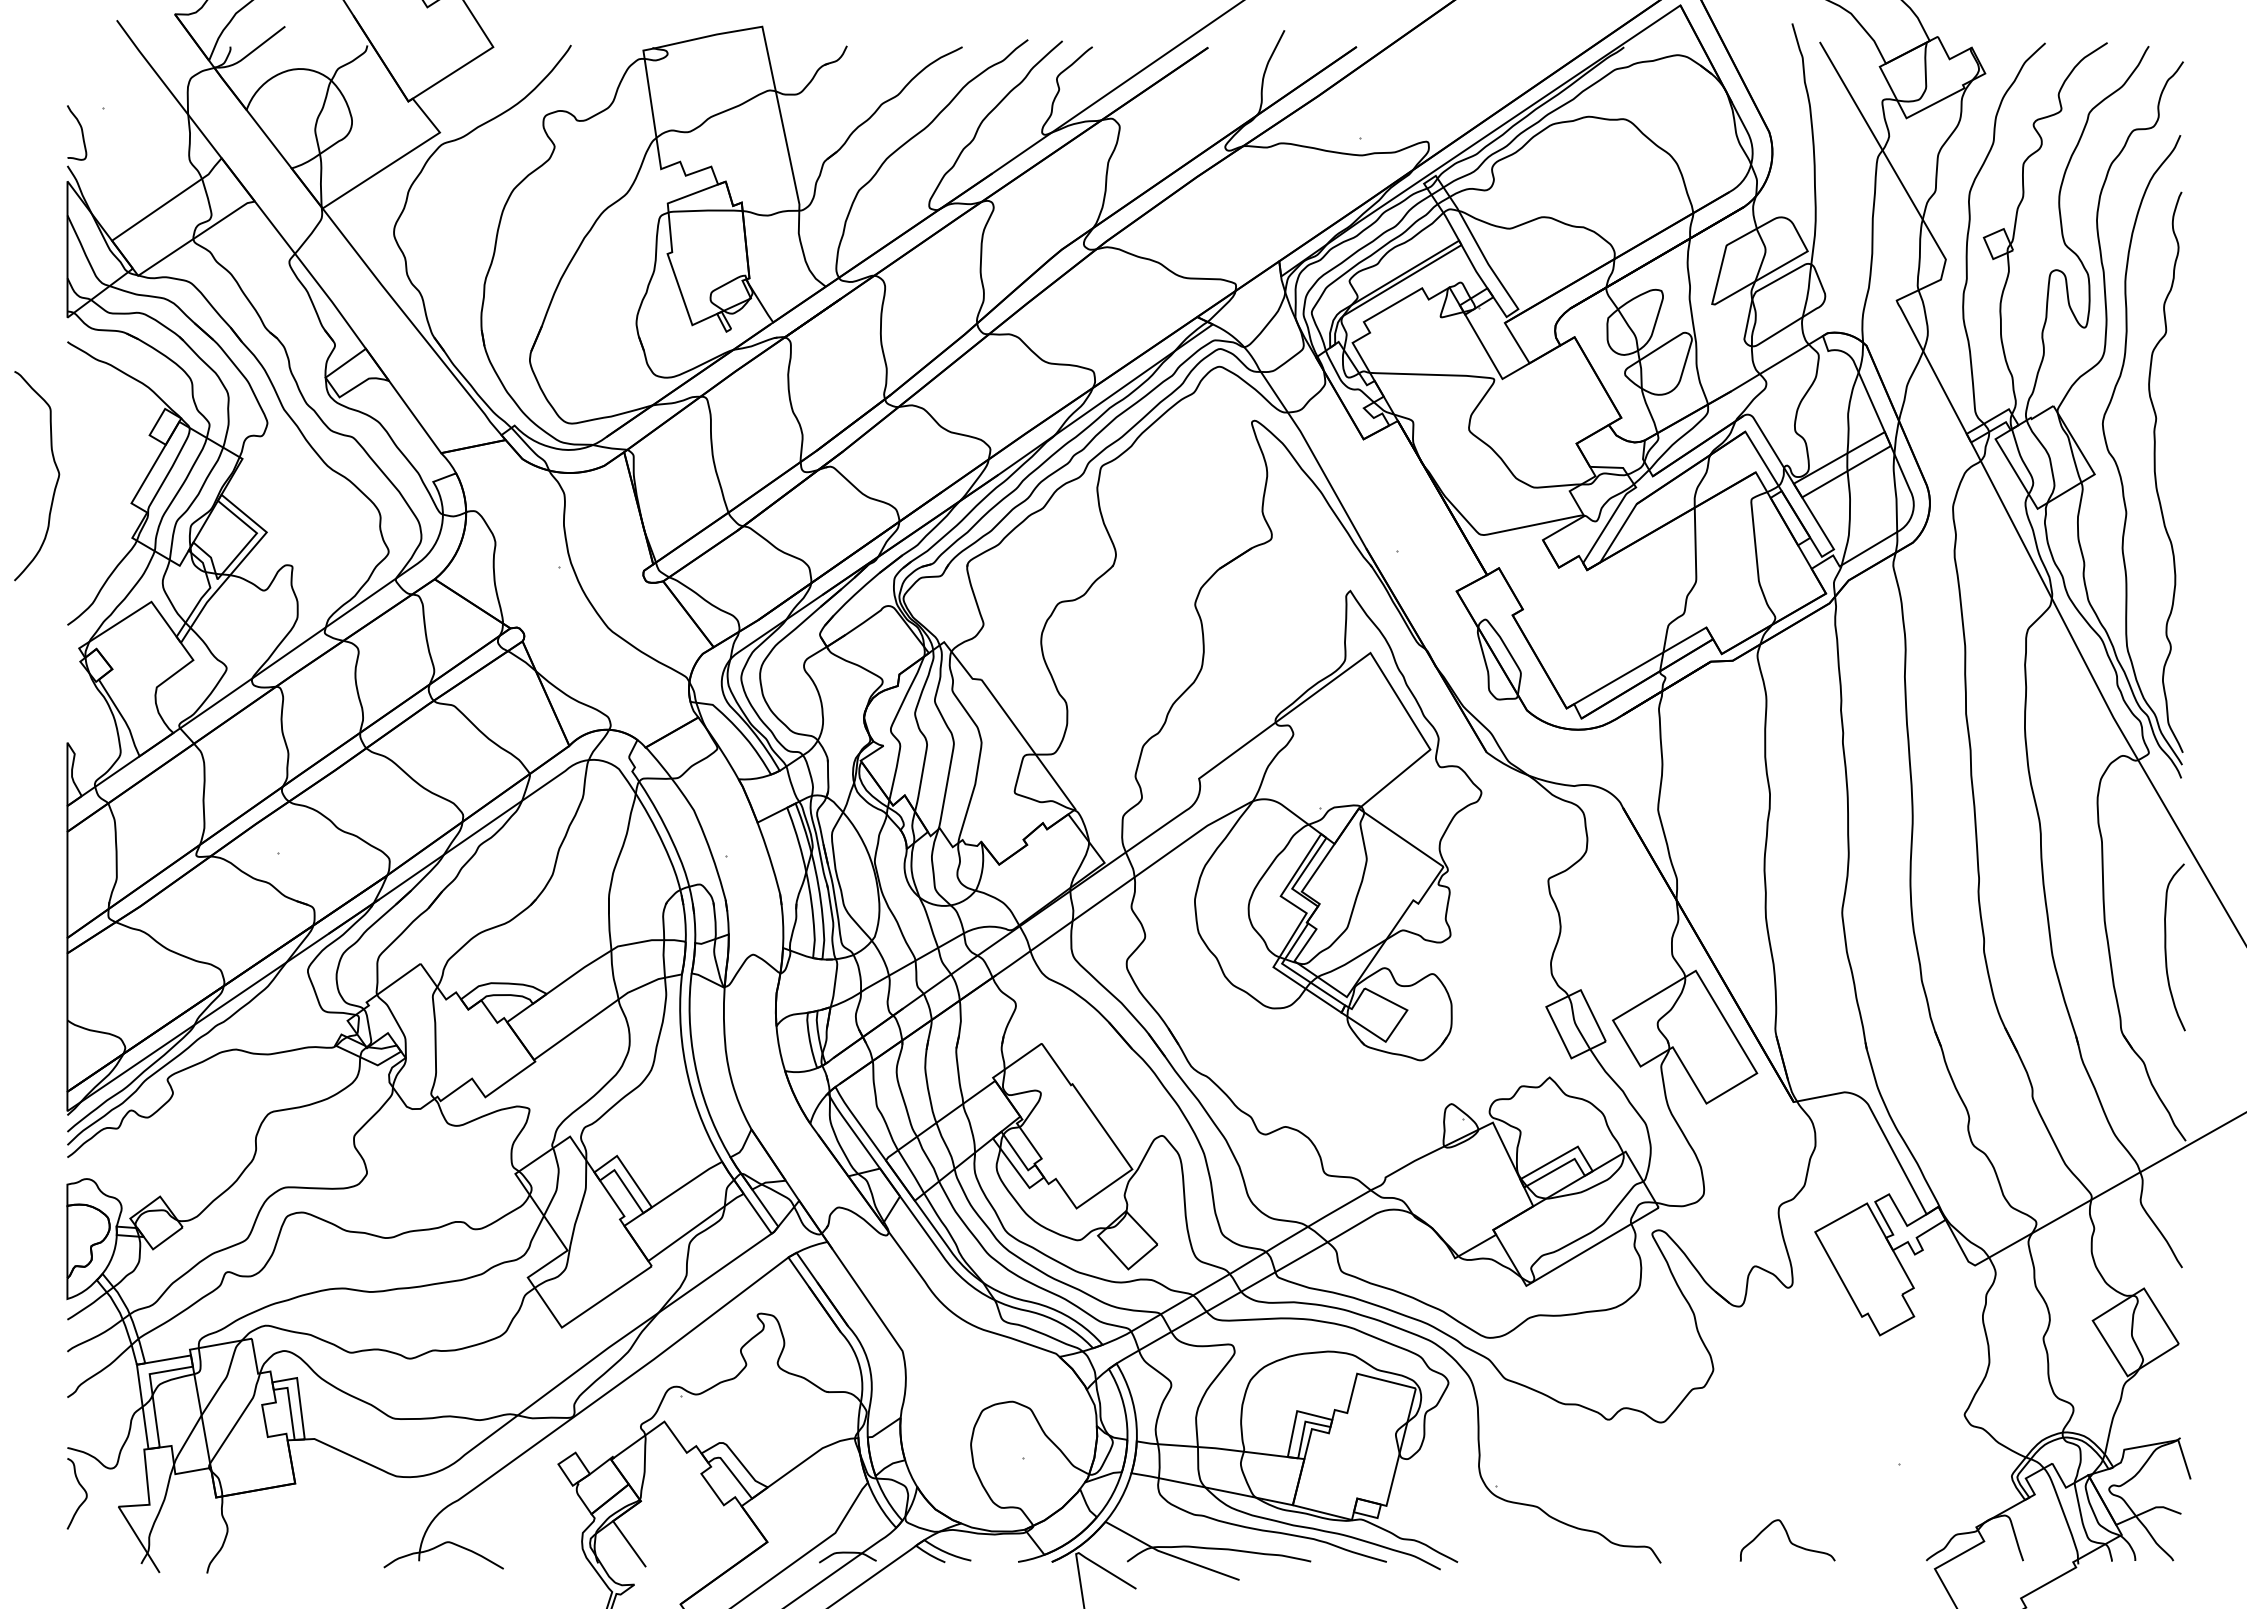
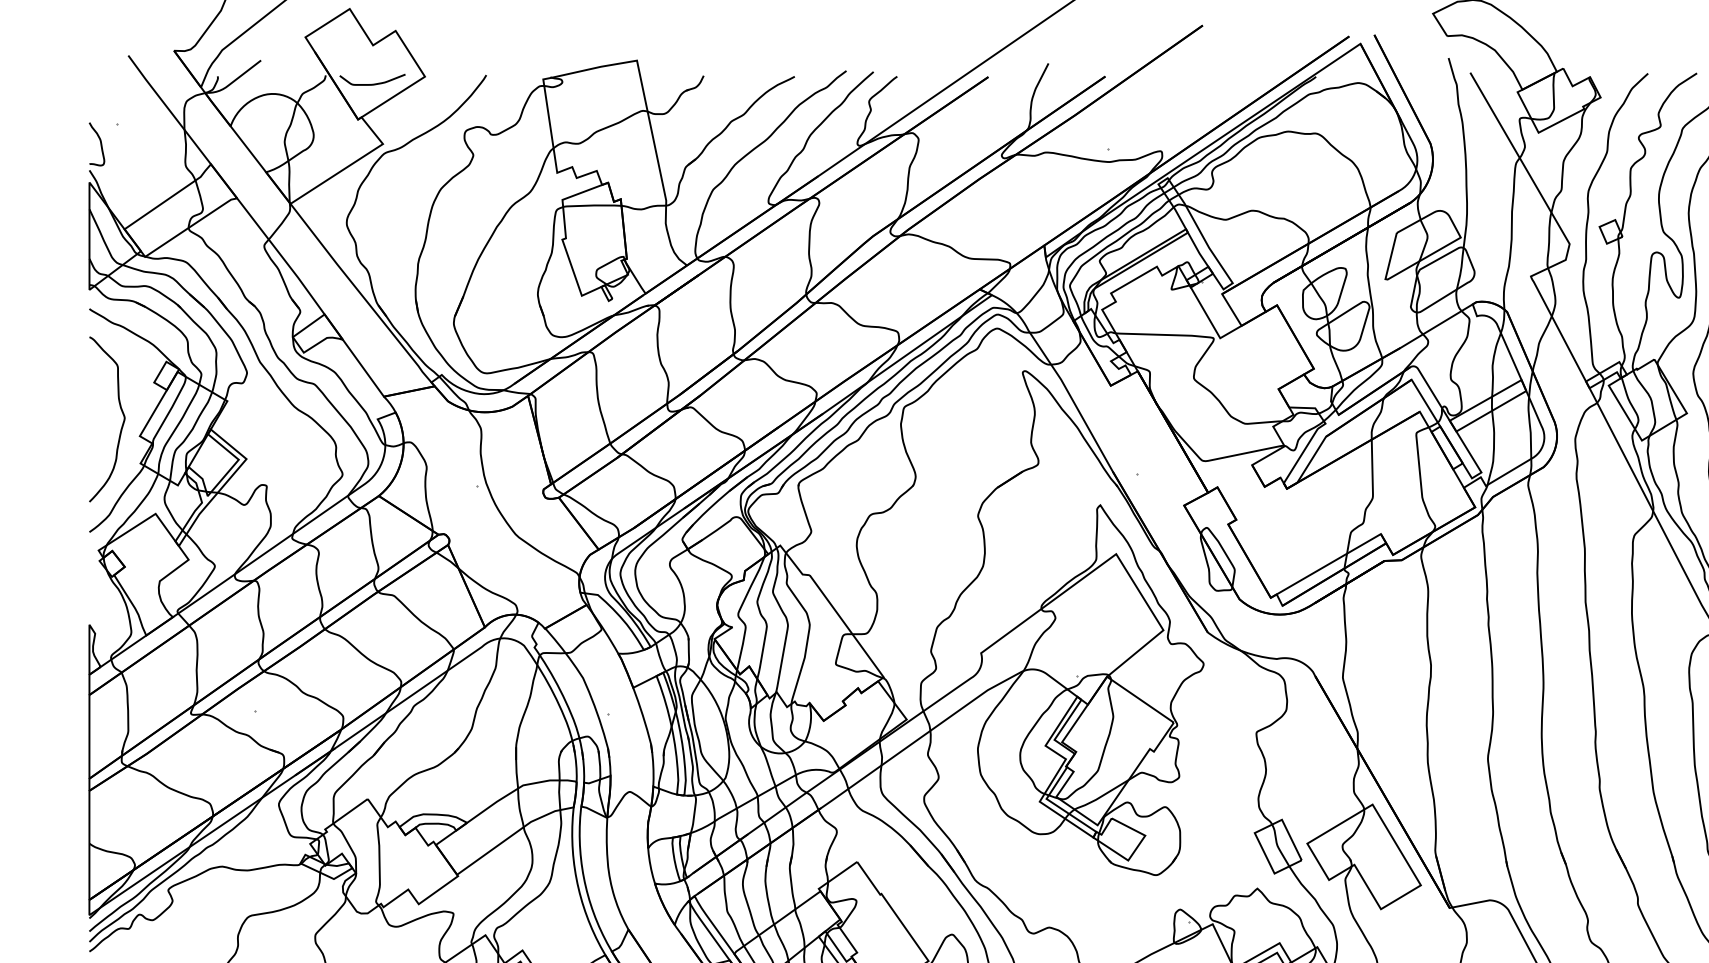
curve: (426, 56) -> (372, 84), added
curve: (56, 480) -> (122, 422), moved

